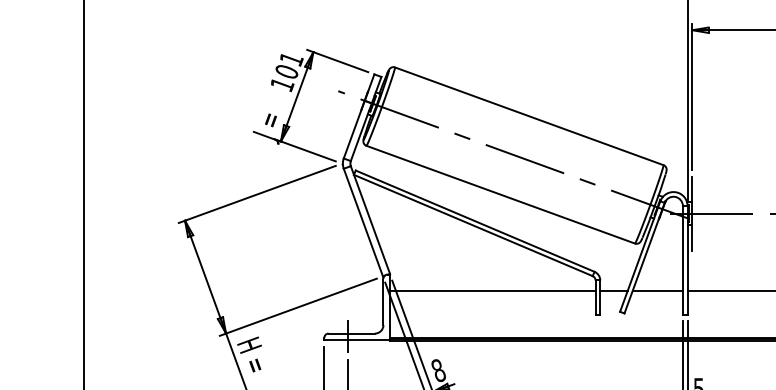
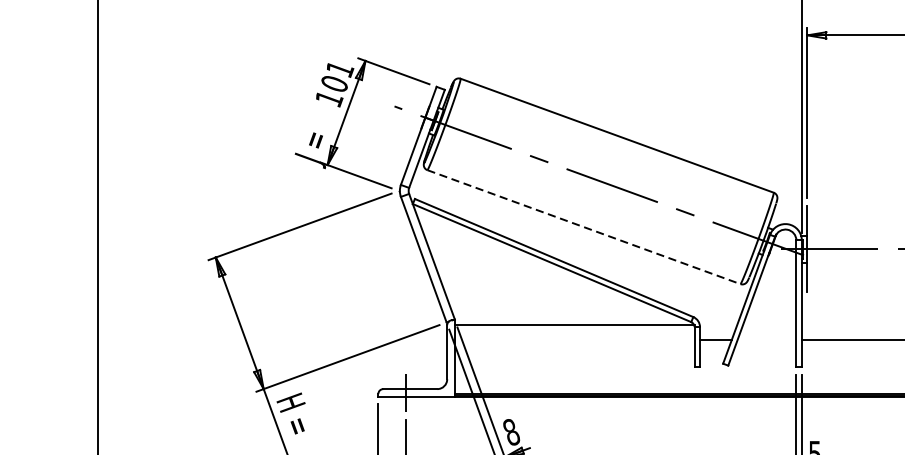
line: (500, 194) -> (583, 226), solid -> dashed
line: (492, 291) -> (574, 324), moved
line: (657, 291) -> (766, 340), removed

